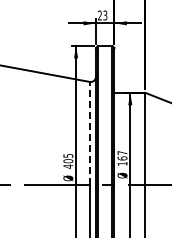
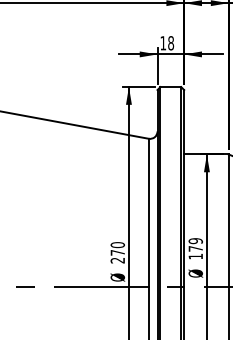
text: (102, 15) -> (166, 43), 23 -> 18
line: (89, 133) -> (148, 212), dashed -> solid
text: (122, 155) -> (195, 244), 167 -> 179
text: (68, 160) -> (118, 251), 405 -> 270

